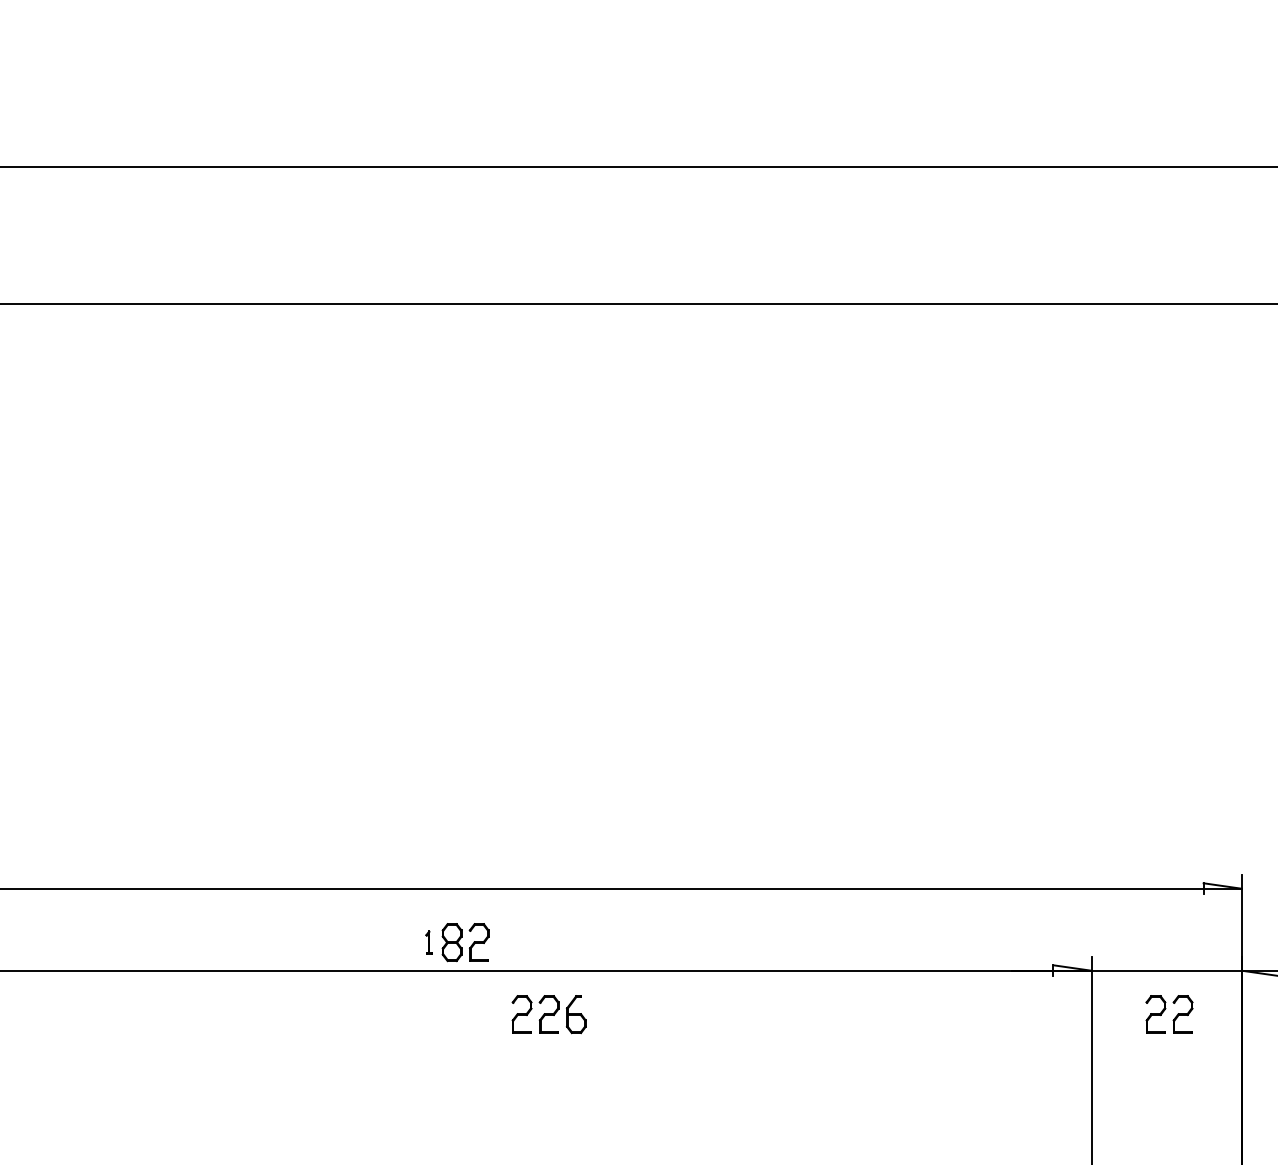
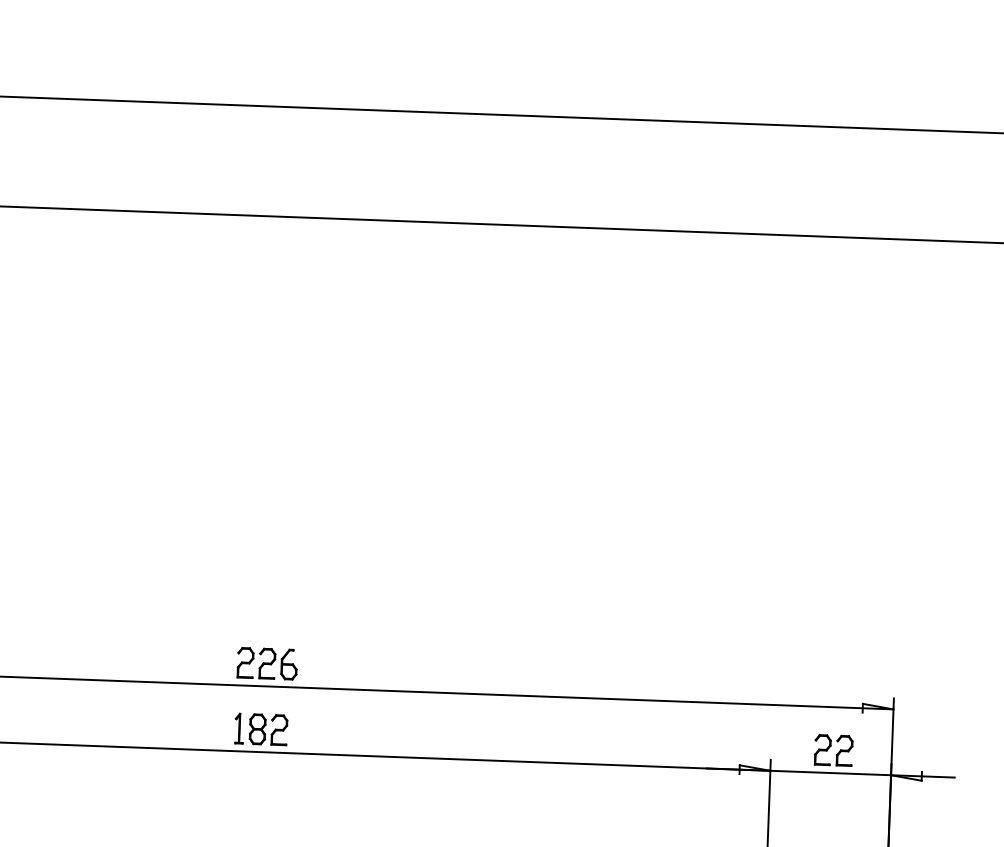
part: (428, 942) -> (238, 728), size x1.67
part: (548, 1014) -> (266, 663), moved
part: (1169, 1014) -> (833, 750), moved

